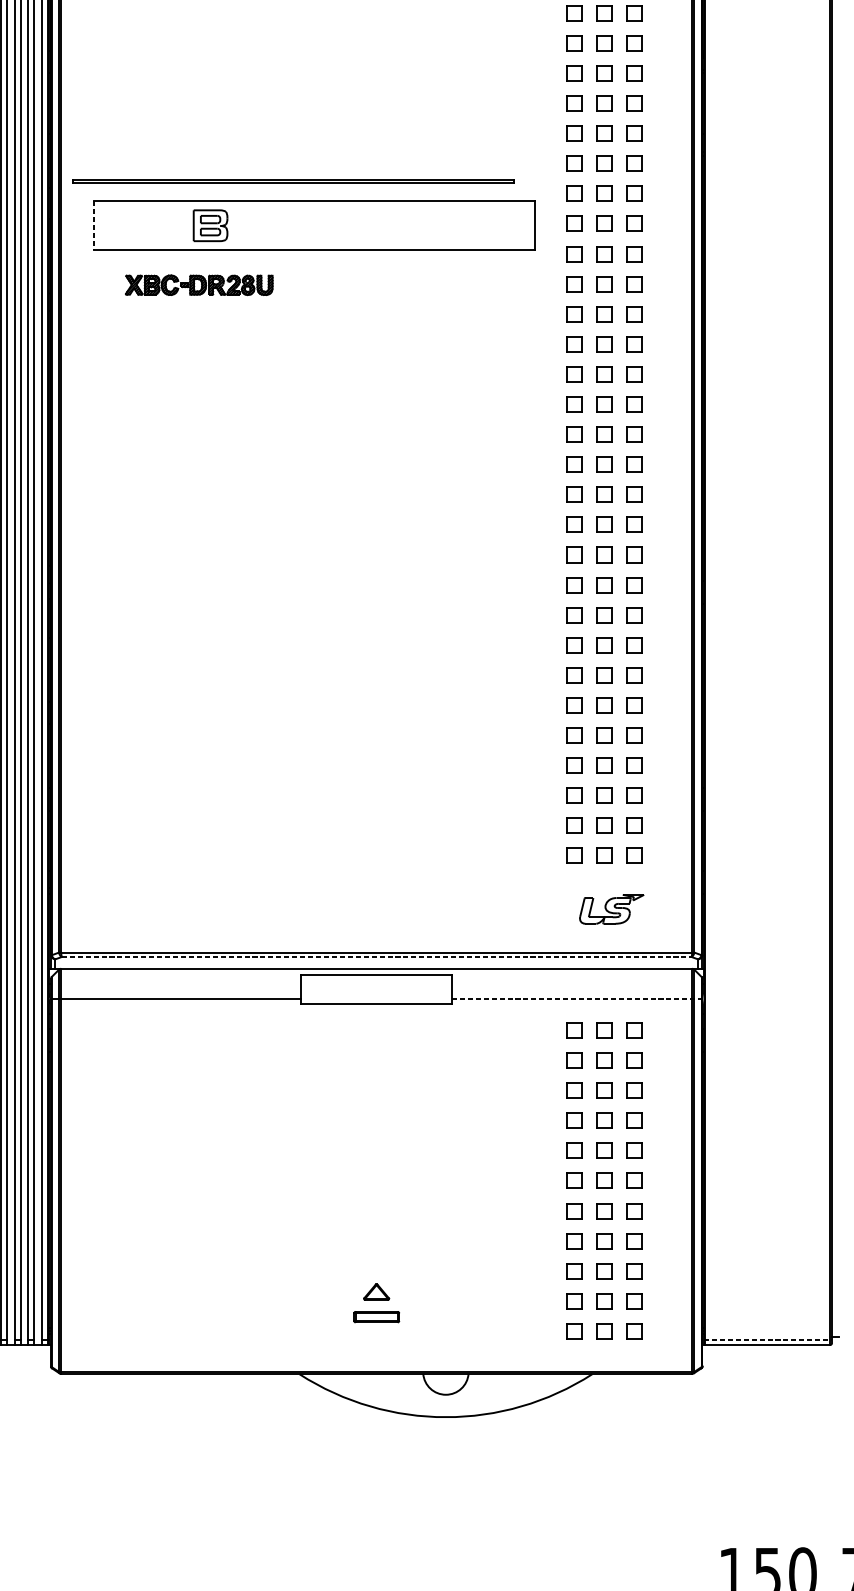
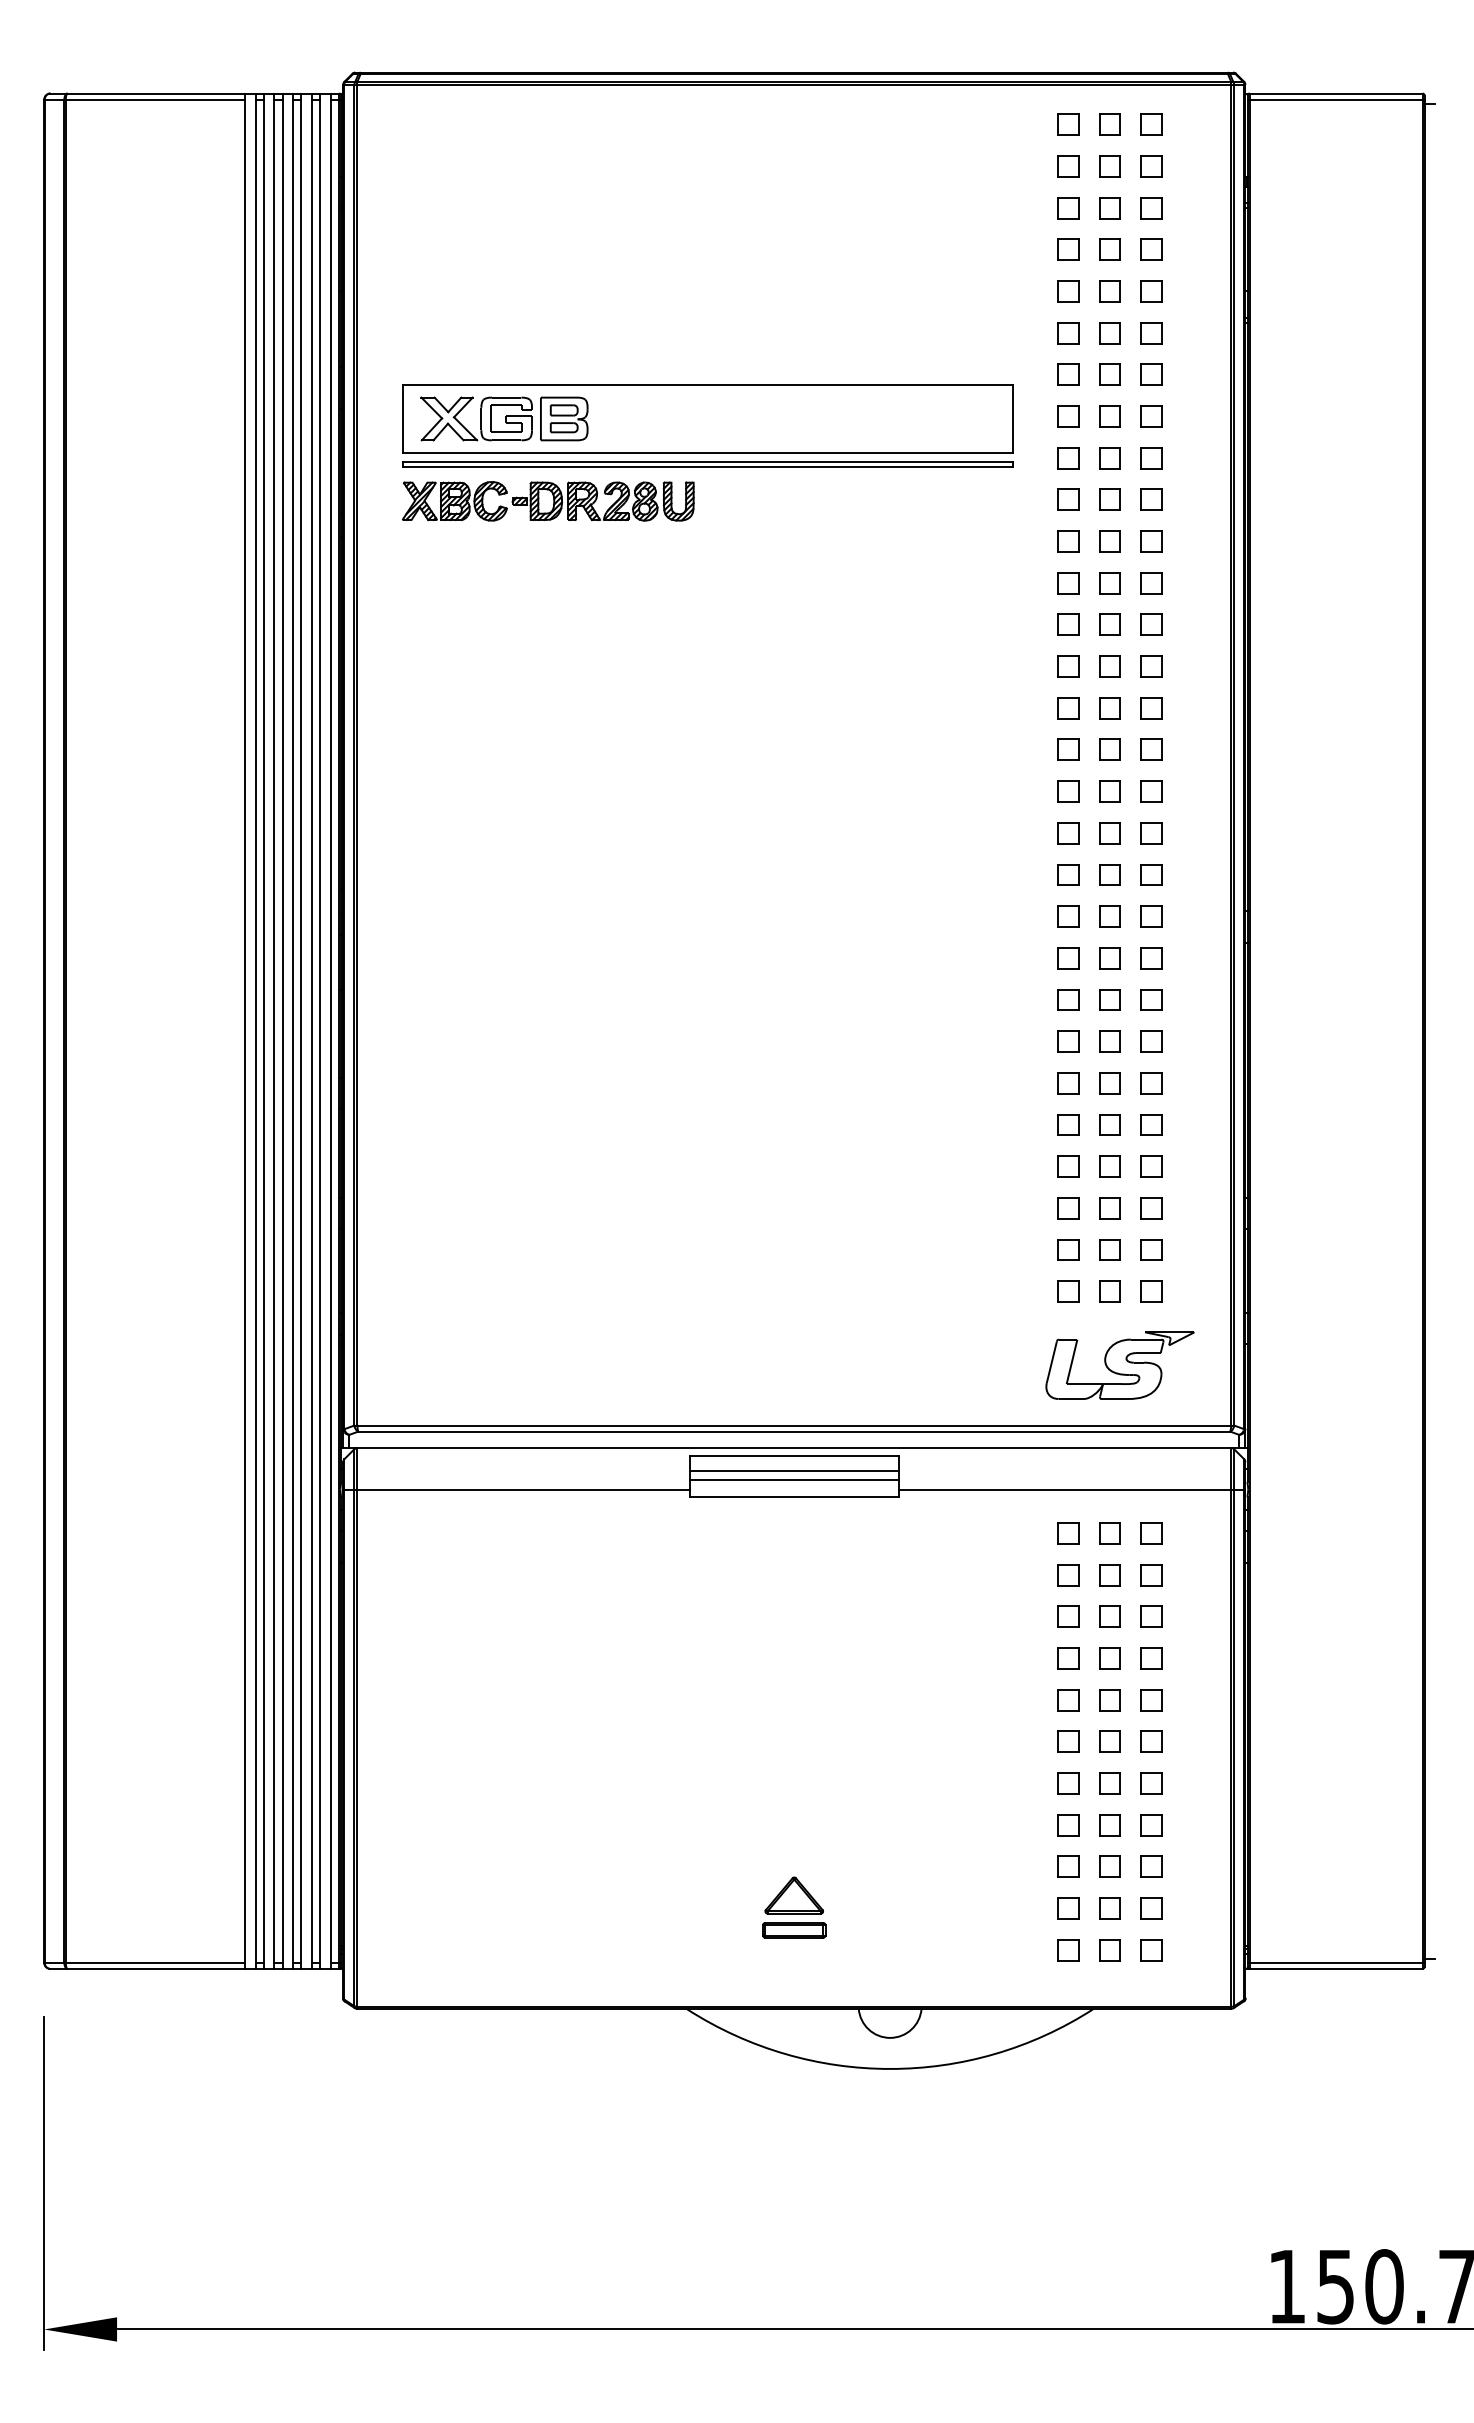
part: (293, 181) -> (707, 464), moved
part: (147, 225) -> (476, 418), added
line: (93, 226) -> (402, 419), dashed -> solid
part: (199, 285) -> (548, 501), size x1.43
part: (611, 909) -> (1119, 1365), size x1.67
line: (376, 956) -> (794, 1431), dashed -> solid
line: (376, 985) -> (794, 1470), added
line: (376, 992) -> (794, 1480), added
line: (577, 998) -> (1072, 1489), dashed -> solid
part: (376, 1291) -> (793, 1895), size x1.67
line: (768, 1340) -> (1336, 1962), dashed -> solid

